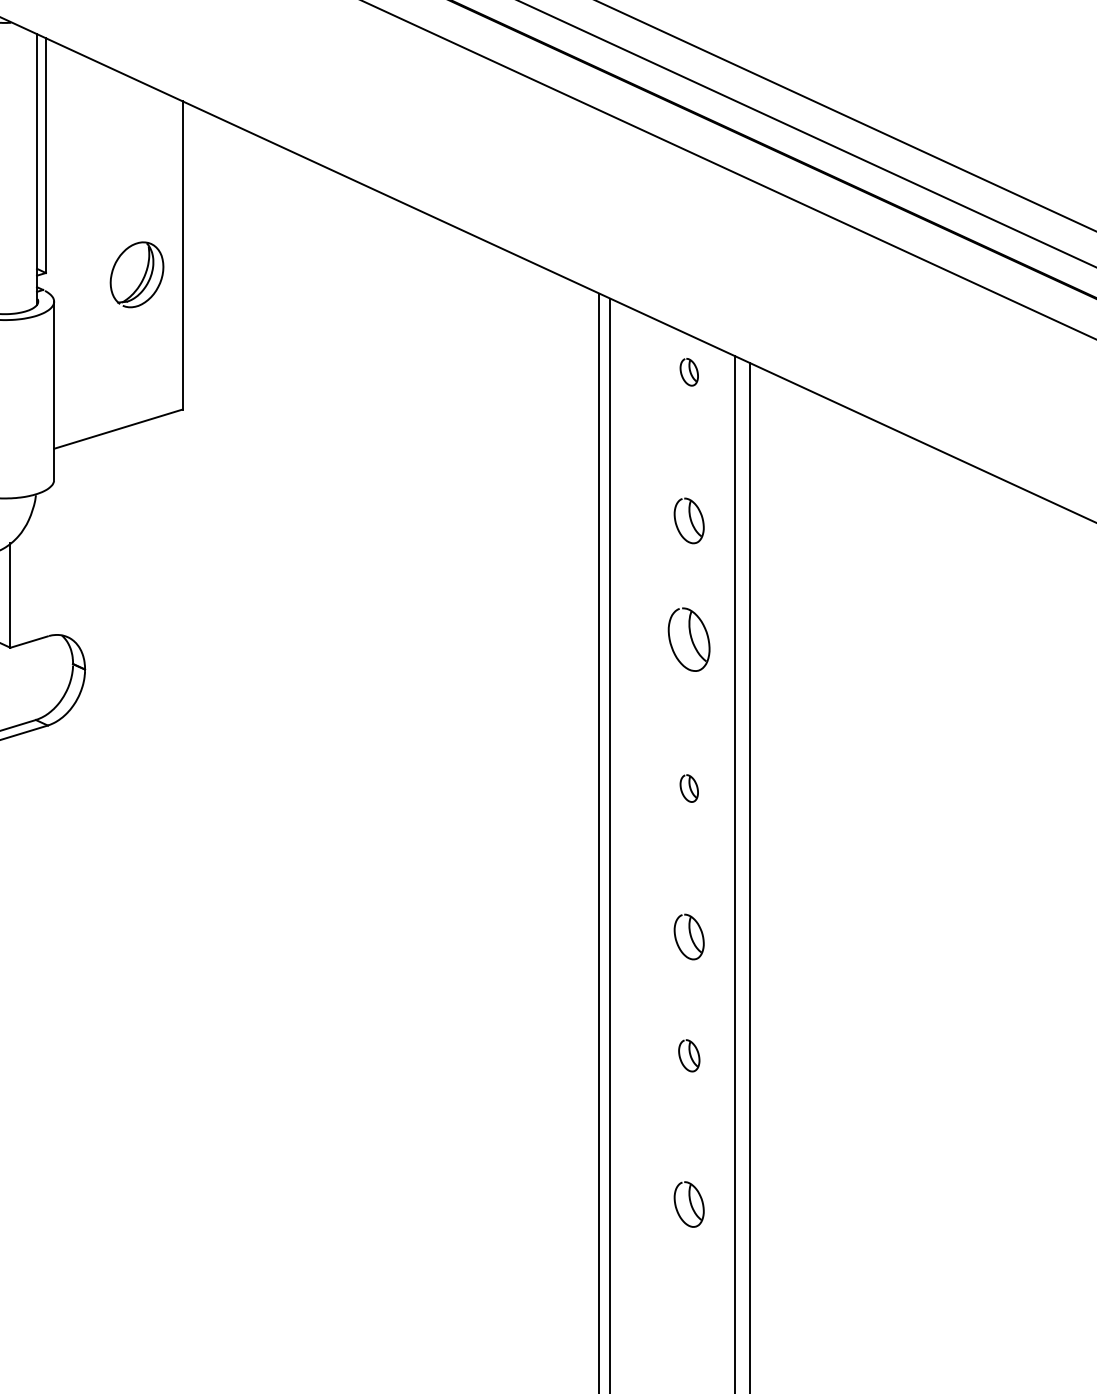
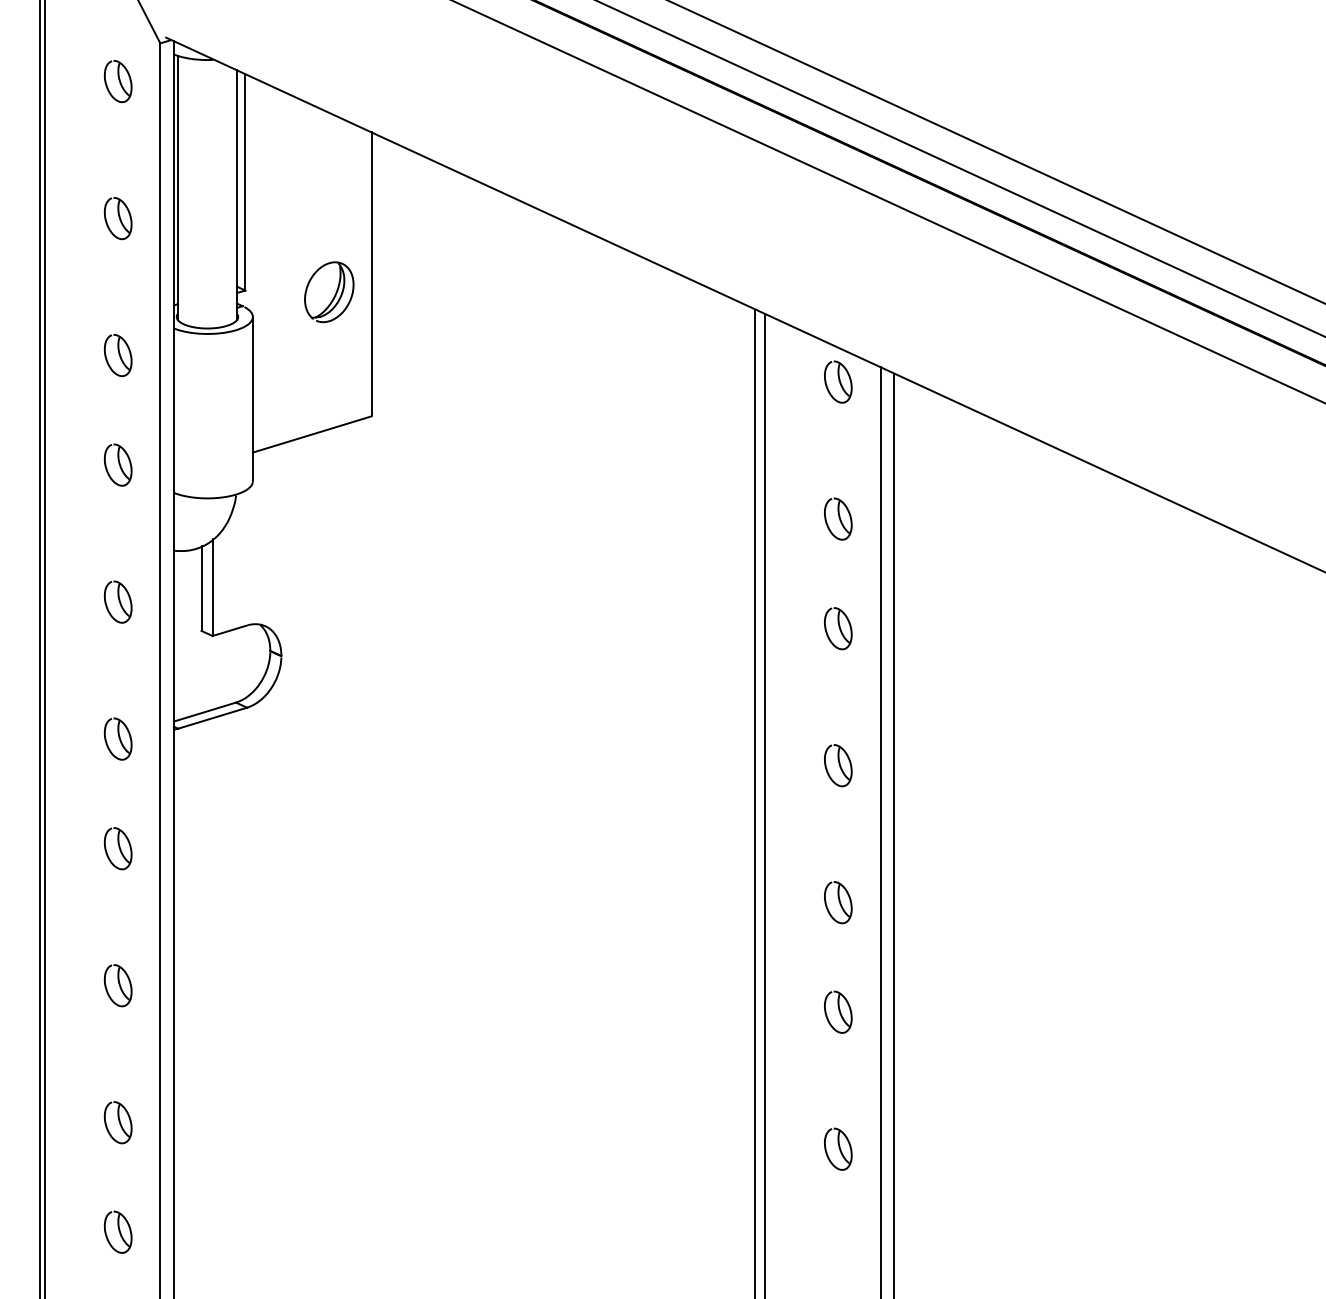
part: (689, 371) -> (838, 381), size x1.67
part: (689, 639) -> (838, 628), size x0.71
part: (689, 788) -> (838, 765), size x1.67
part: (689, 1055) -> (838, 1011), size x1.43

